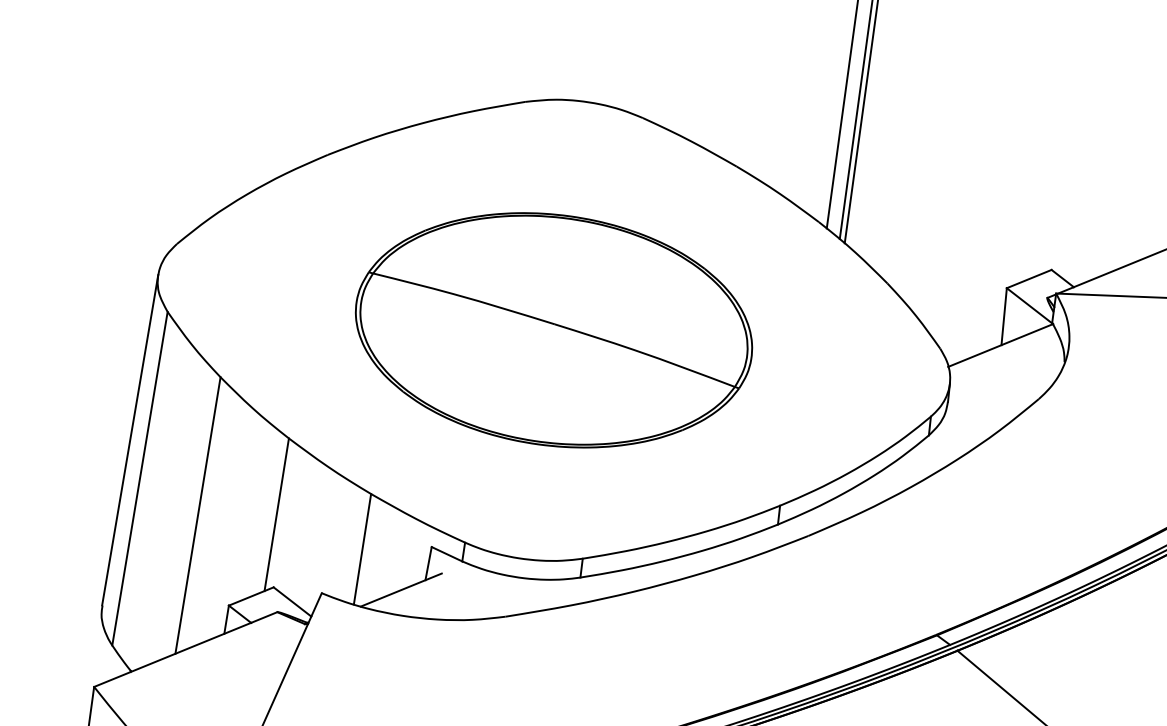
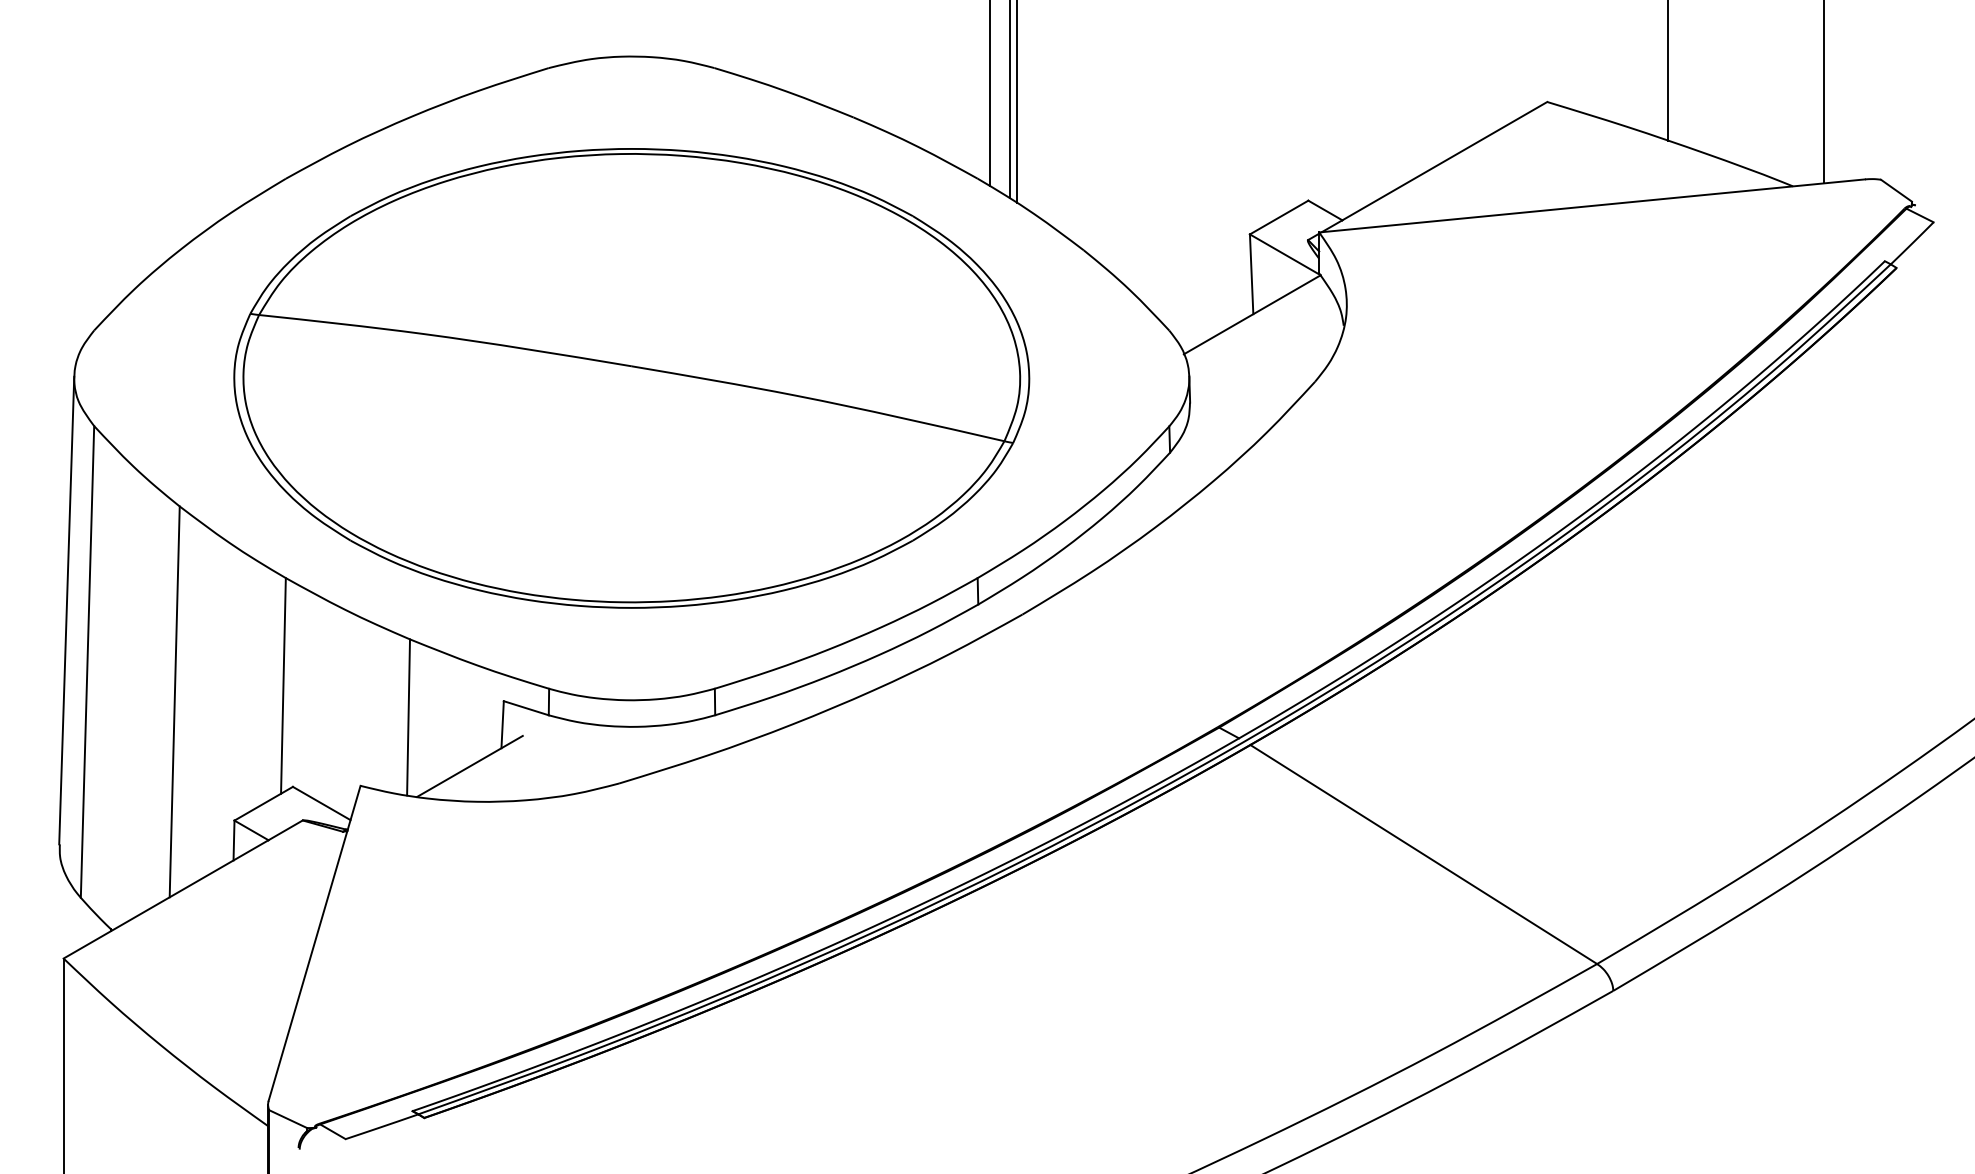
part: (553, 330) -> (631, 378), size x1.43

